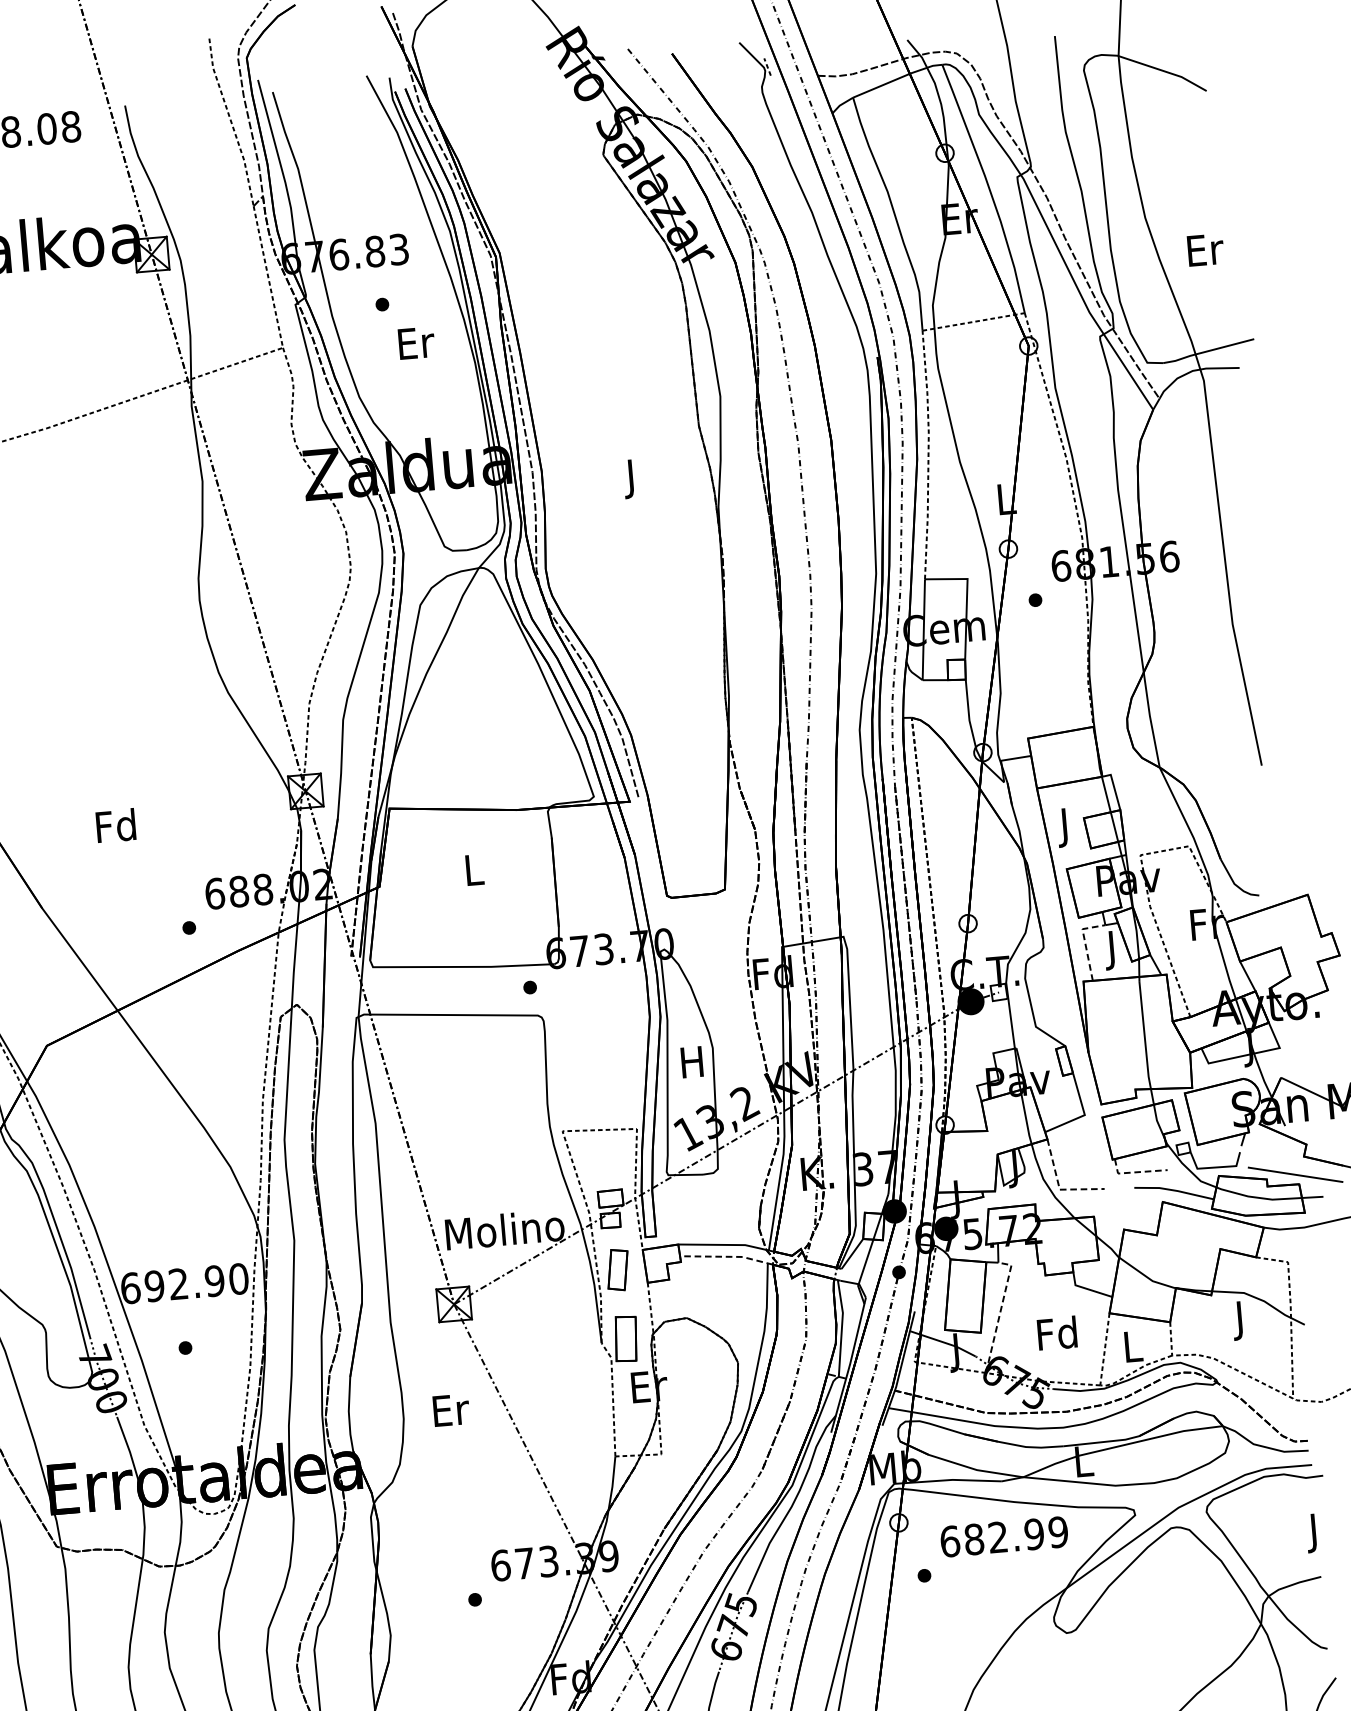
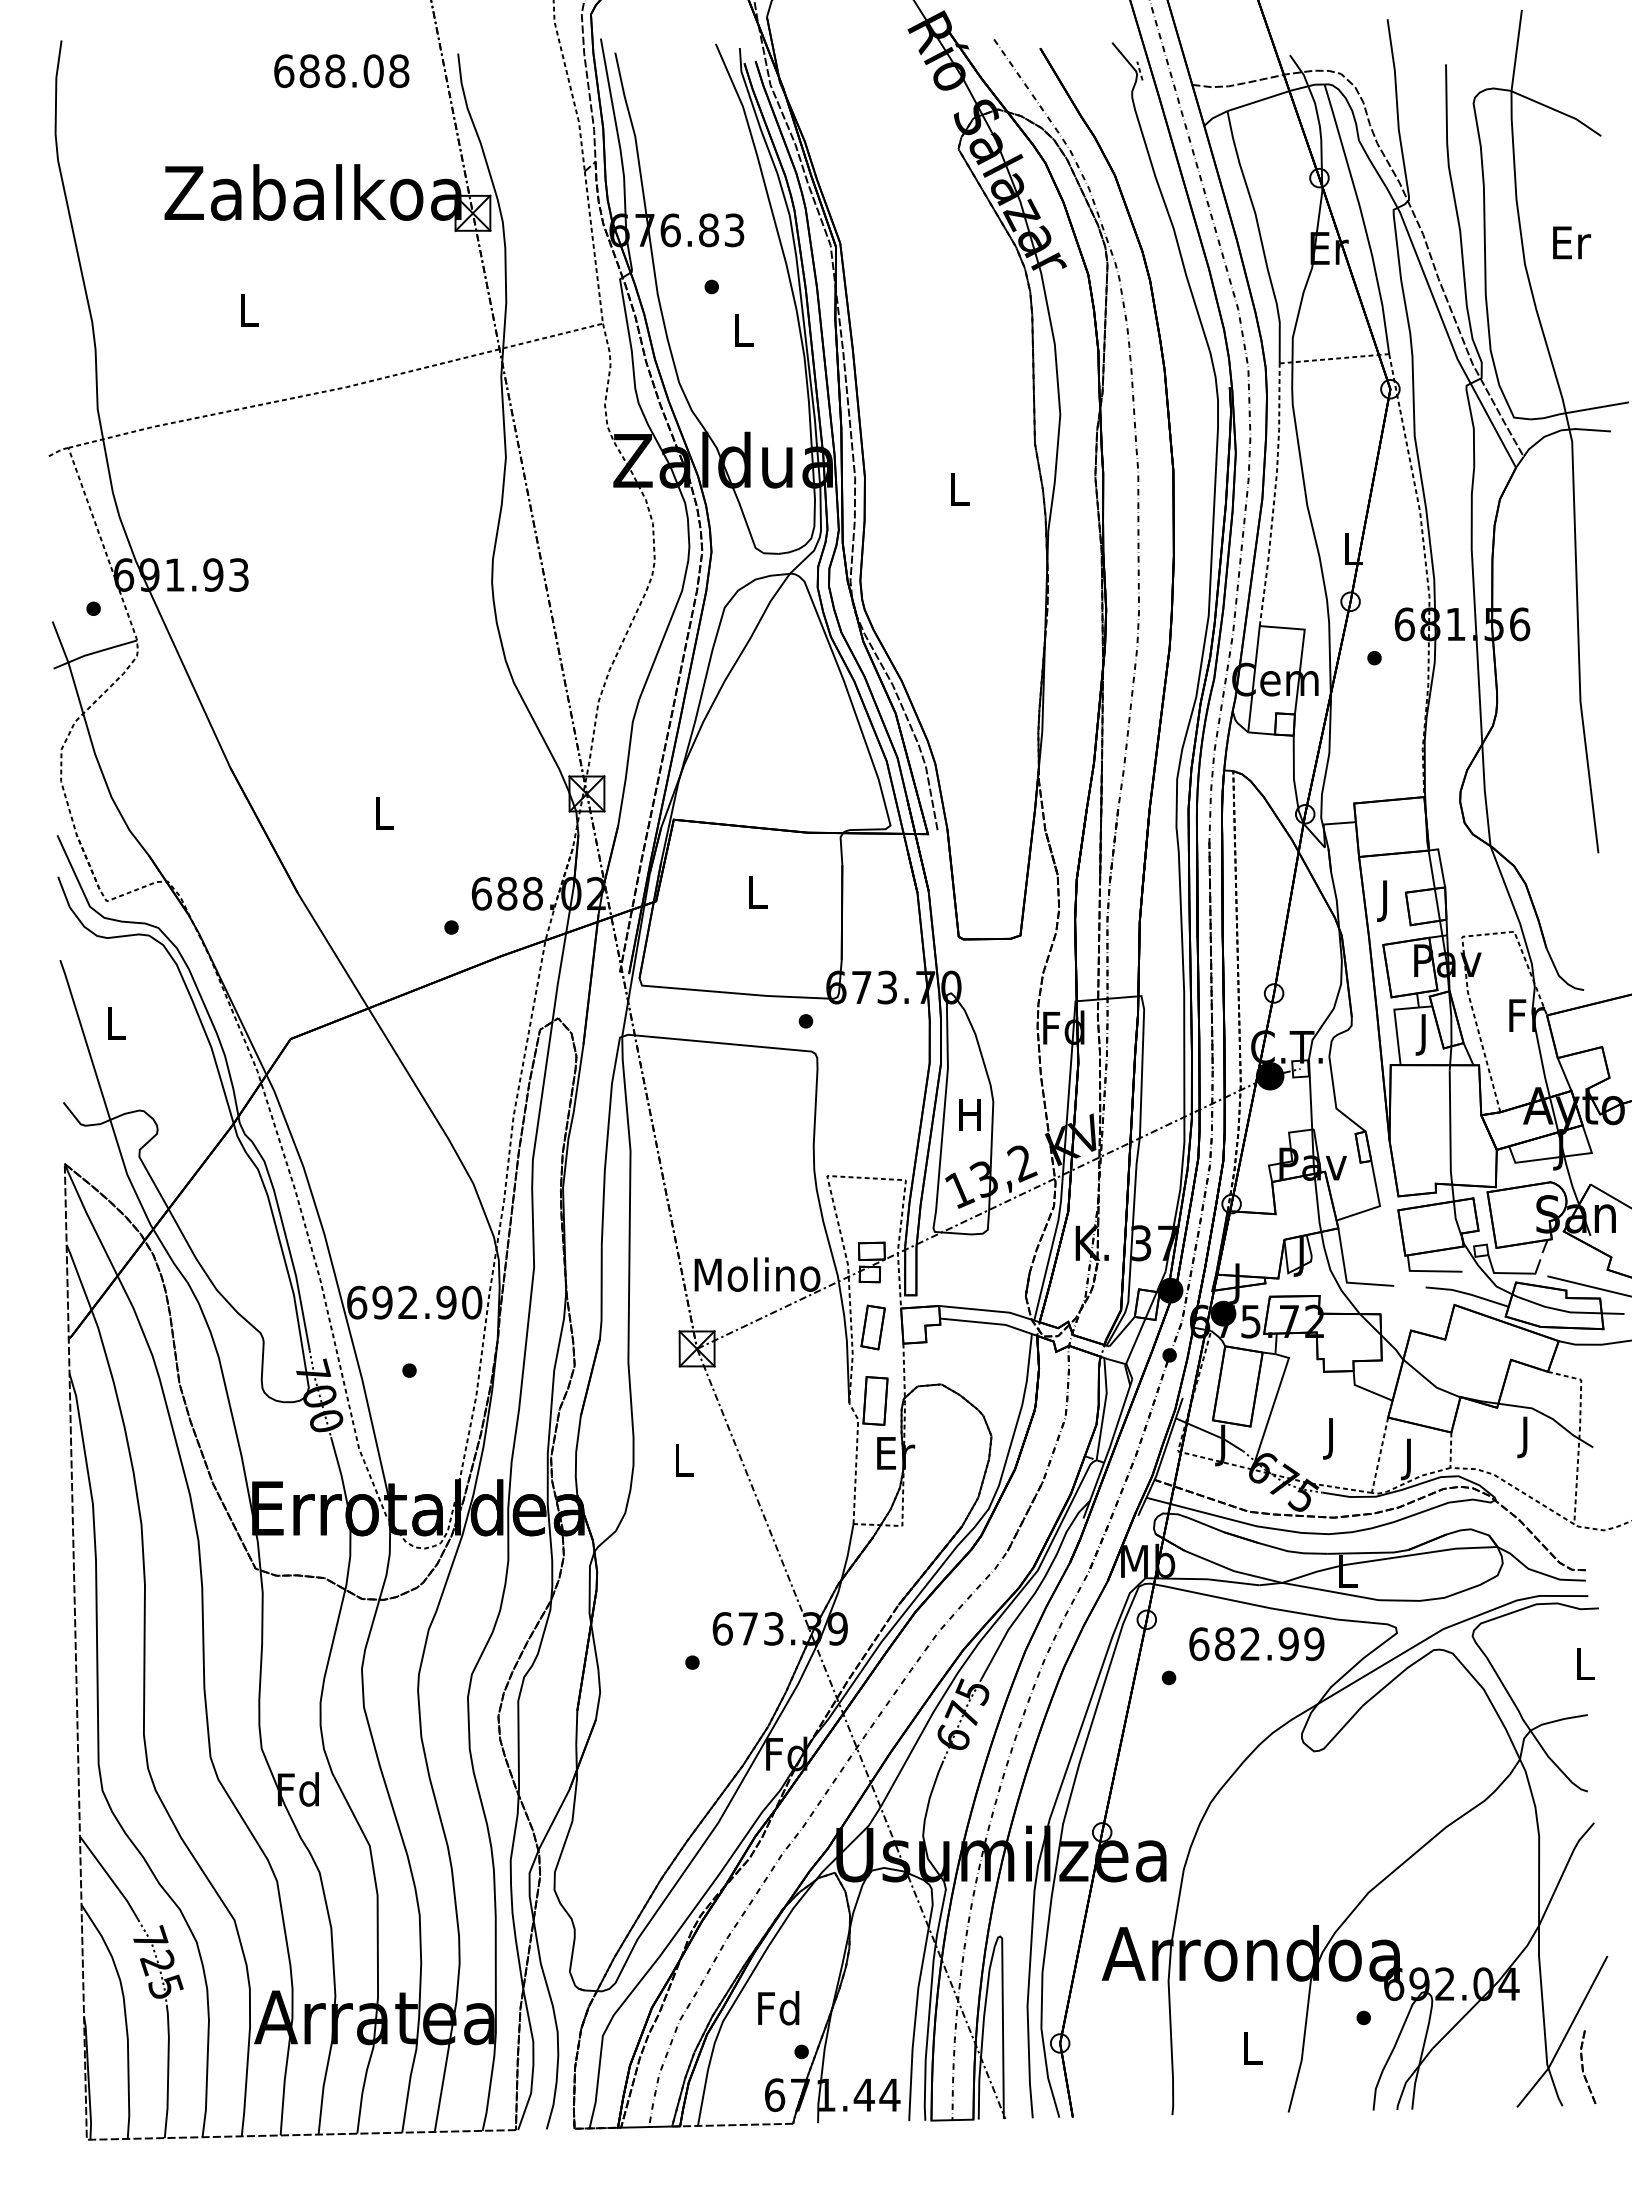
text: (1206, 249) -> (1572, 242), moved
text: (416, 342) -> (744, 330), Er -> L
text: (631, 478) -> (959, 493), J -> L
text: (115, 825) -> (382, 812), Fd -> L
line: (1085, 942) -> (1396, 1024), dashed -> solid
line: (1134, 1172) -> (1427, 1271), dashed -> solid
line: (1059, 1186) -> (1346, 1279), dashed -> solid
line: (728, 1256) -> (990, 1323), dashed -> solid
line: (1000, 1312) -> (1273, 1406), dashed -> solid
text: (1056, 1336) -> (1330, 1437), Fd -> J
text: (1133, 1350) -> (1410, 1459), L -> J
text: (451, 1410) -> (684, 1460), Er -> L
text: (1315, 1533) -> (1585, 1668), J -> L

